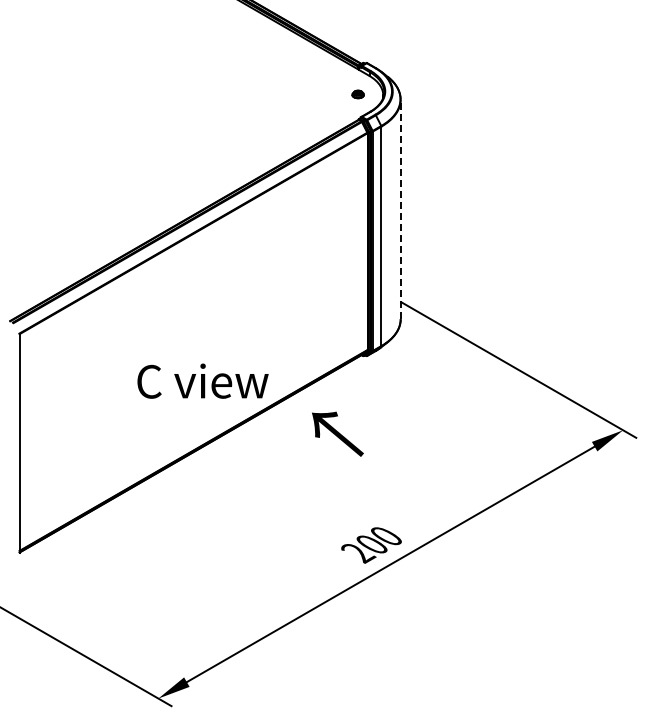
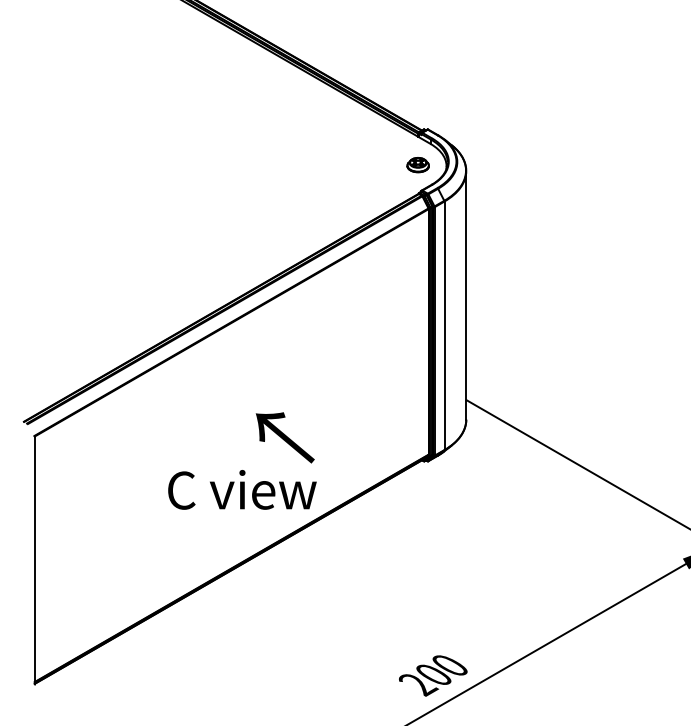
part: (357, 94) -> (417, 165), size x1.67
line: (400, 209) -> (466, 295), dashed -> solid
text: (337, 433) -> (284, 436), moved

